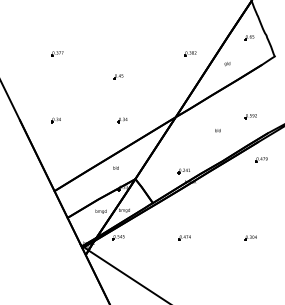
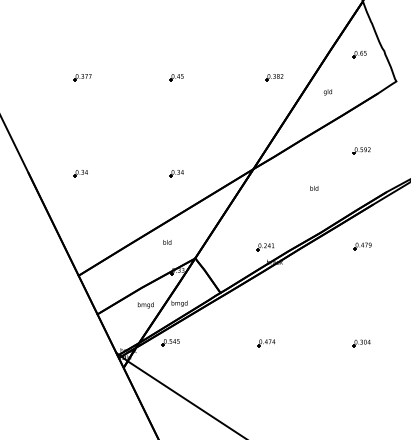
part: (118, 76) -> (176, 77), moved
part: (250, 116) -> (361, 150), moved
part: (261, 159) -> (362, 245), moved

